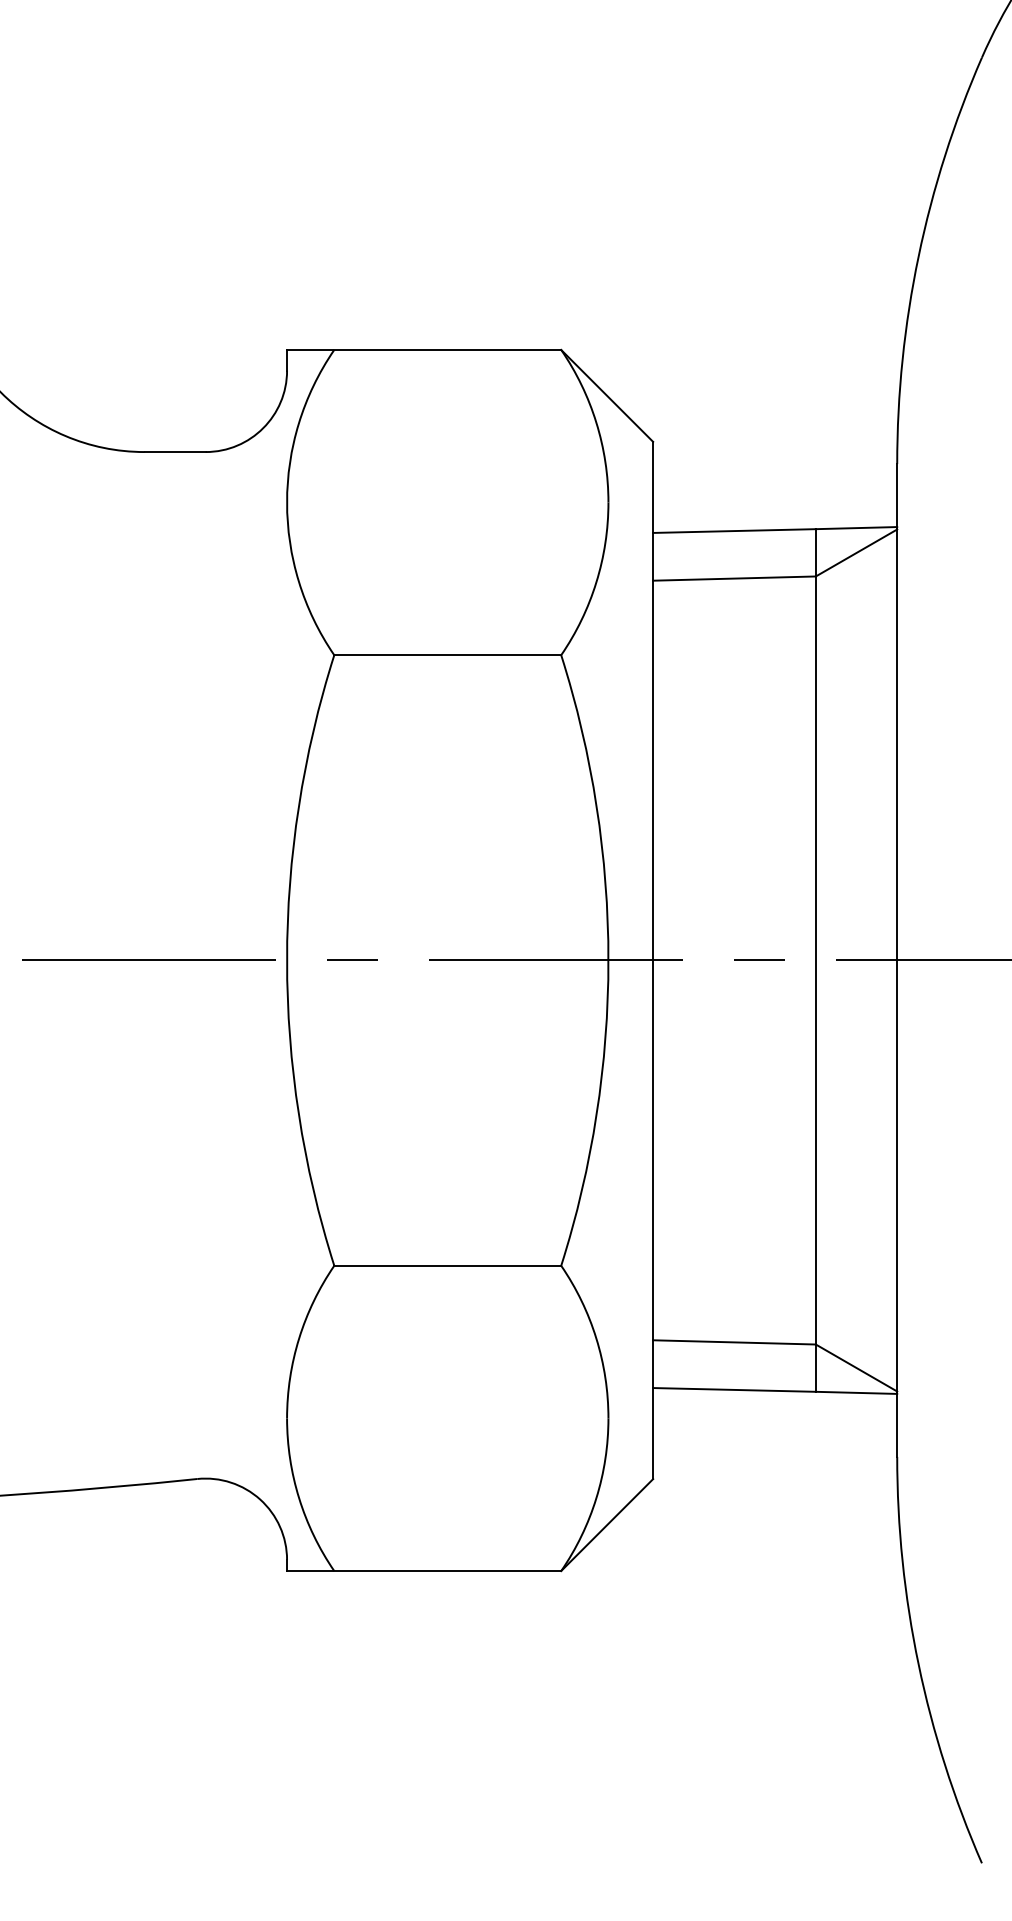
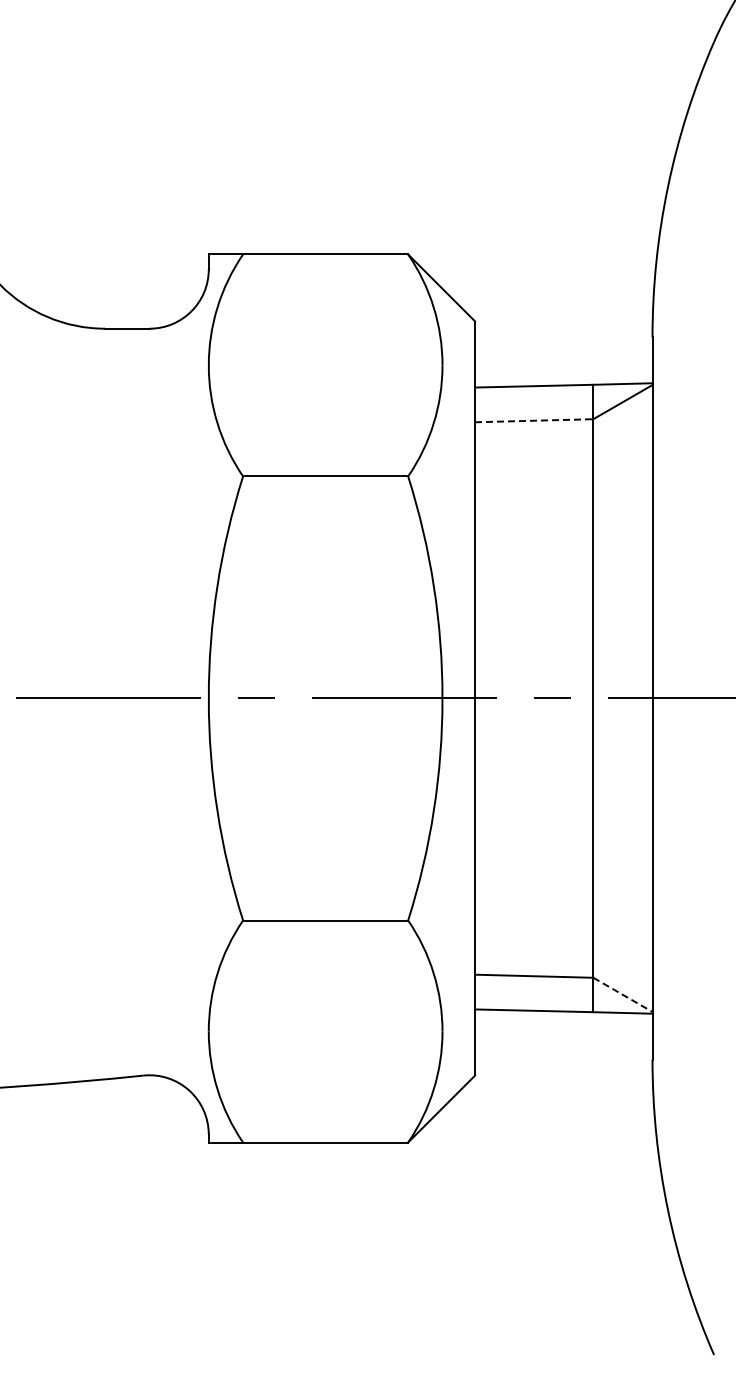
line: (734, 578) -> (534, 420), solid -> dashed
line: (857, 1368) -> (623, 995), solid -> dashed

